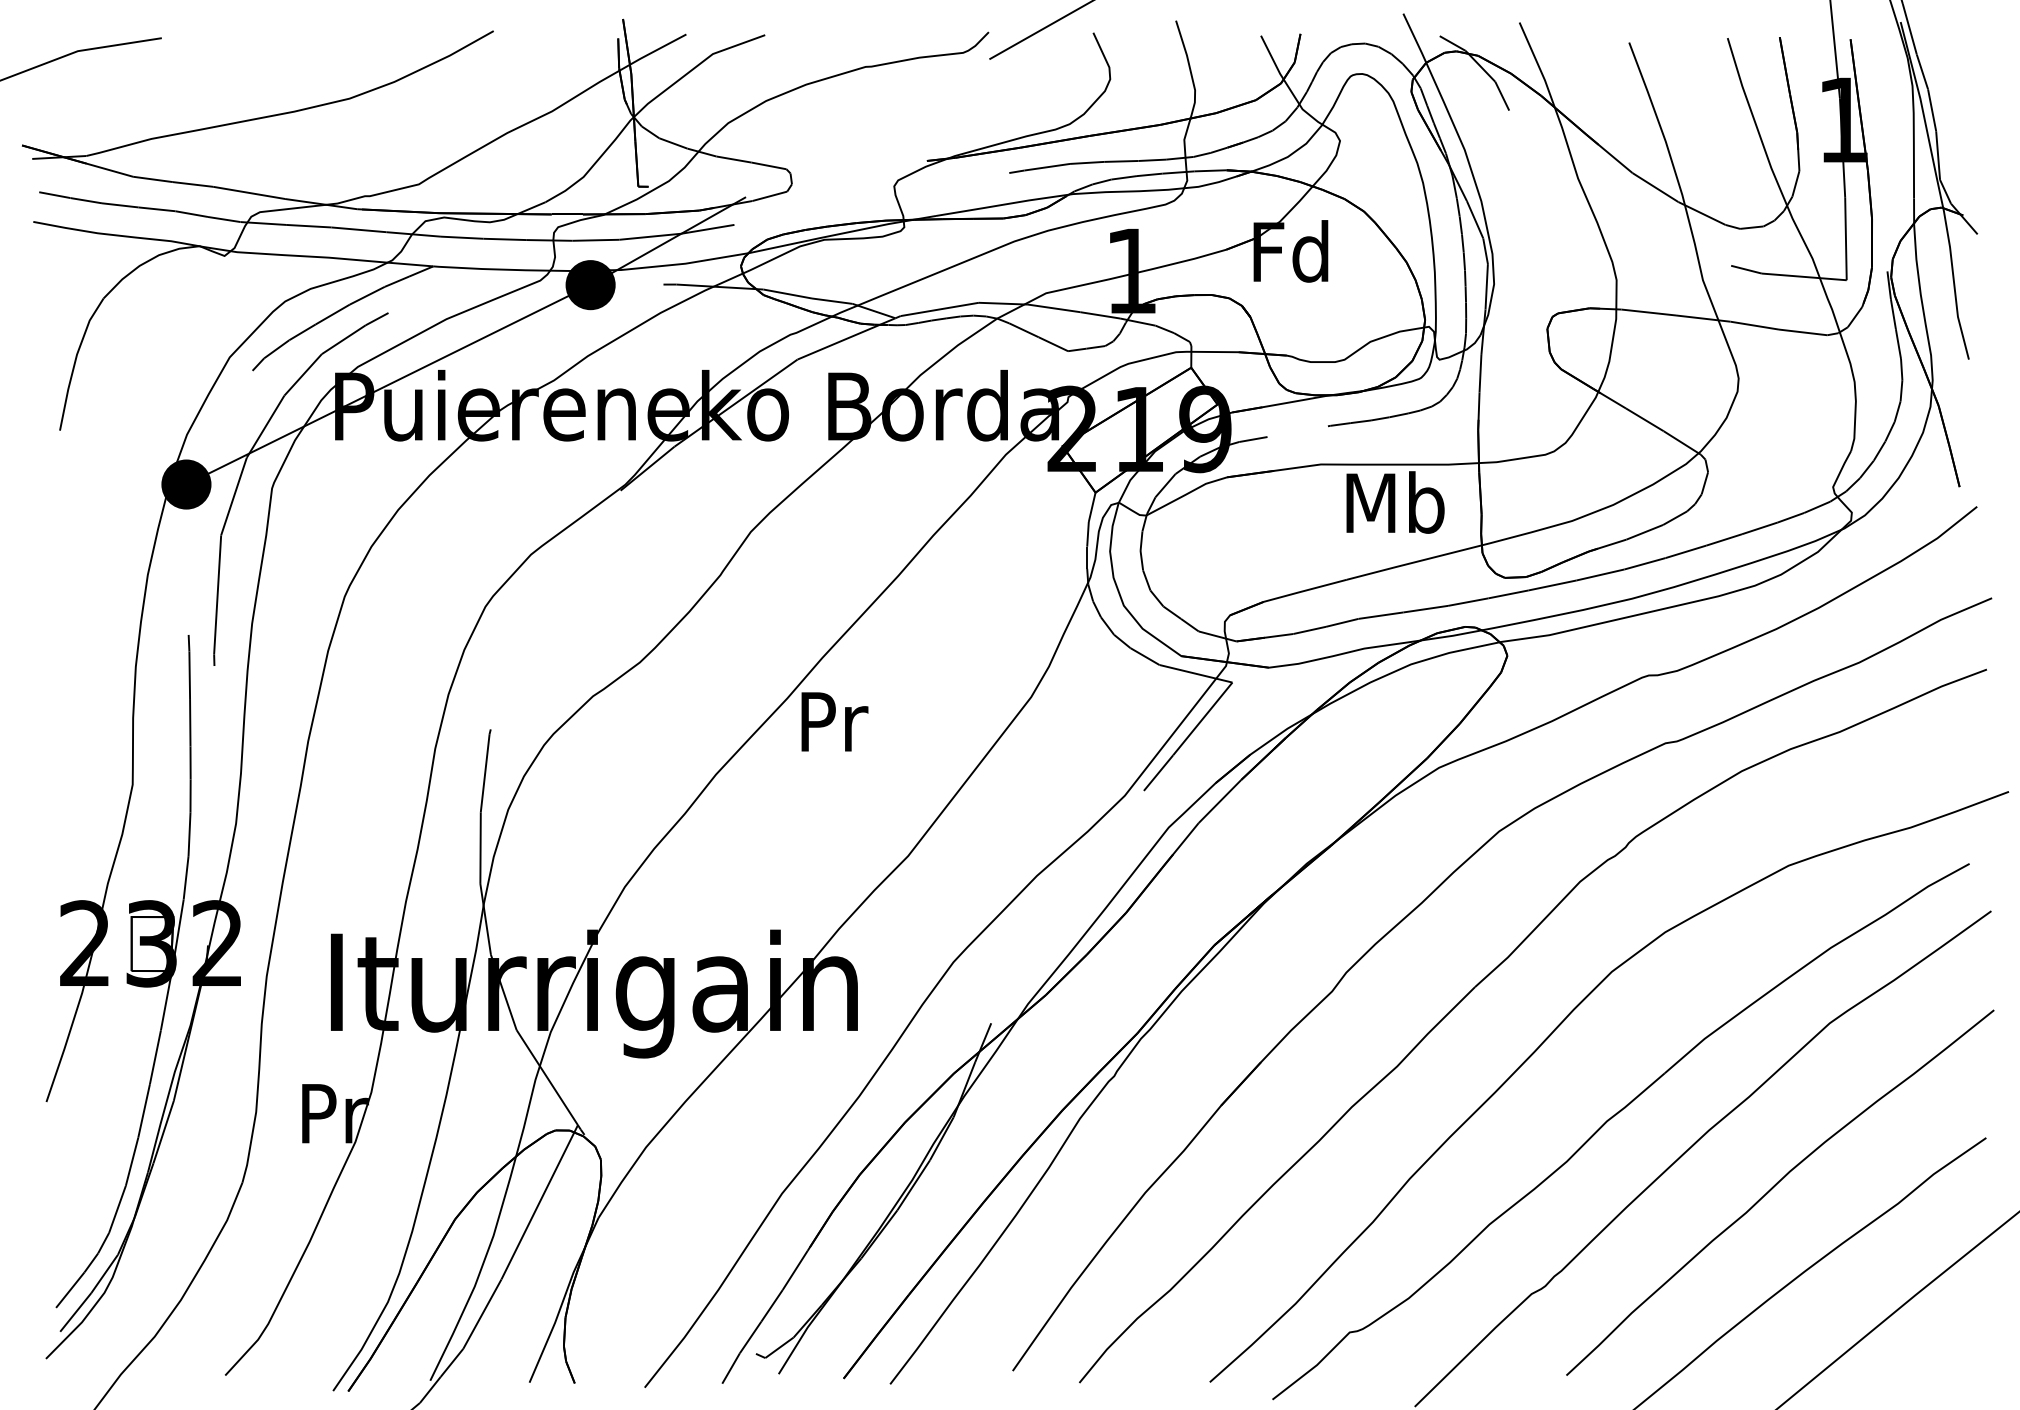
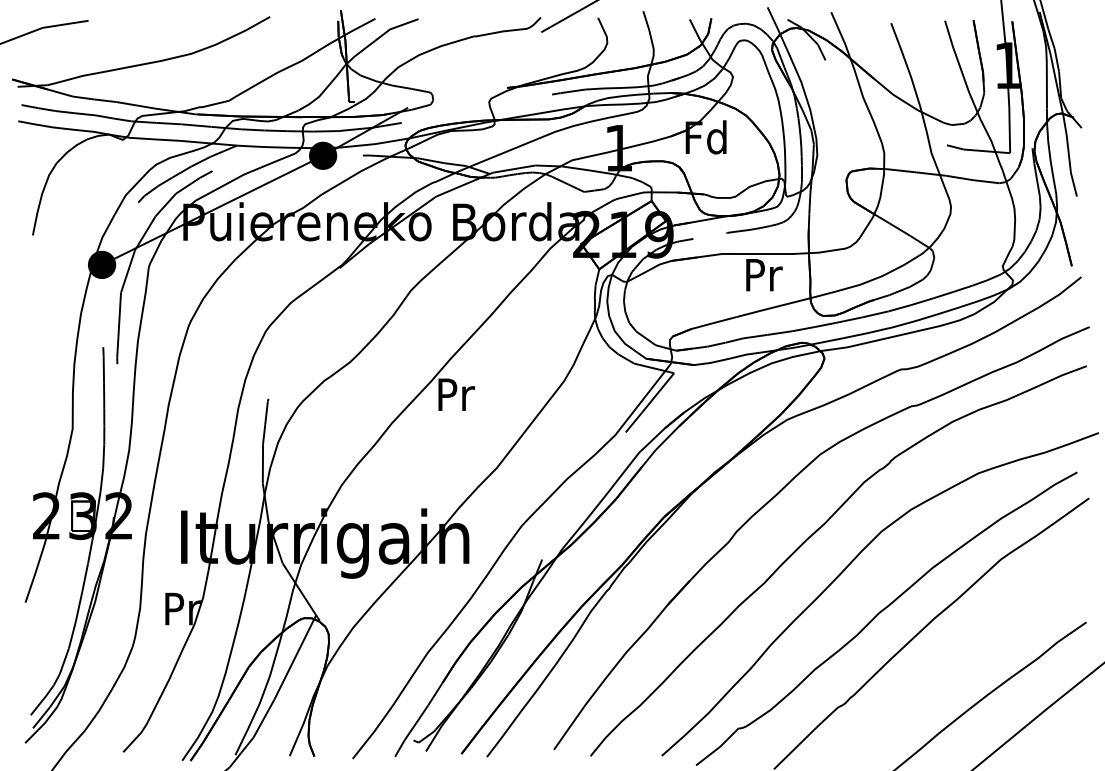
text: (1395, 502) -> (763, 274), Mb -> Pr
curve: (1776, 1187) -> (971, 649), removed

